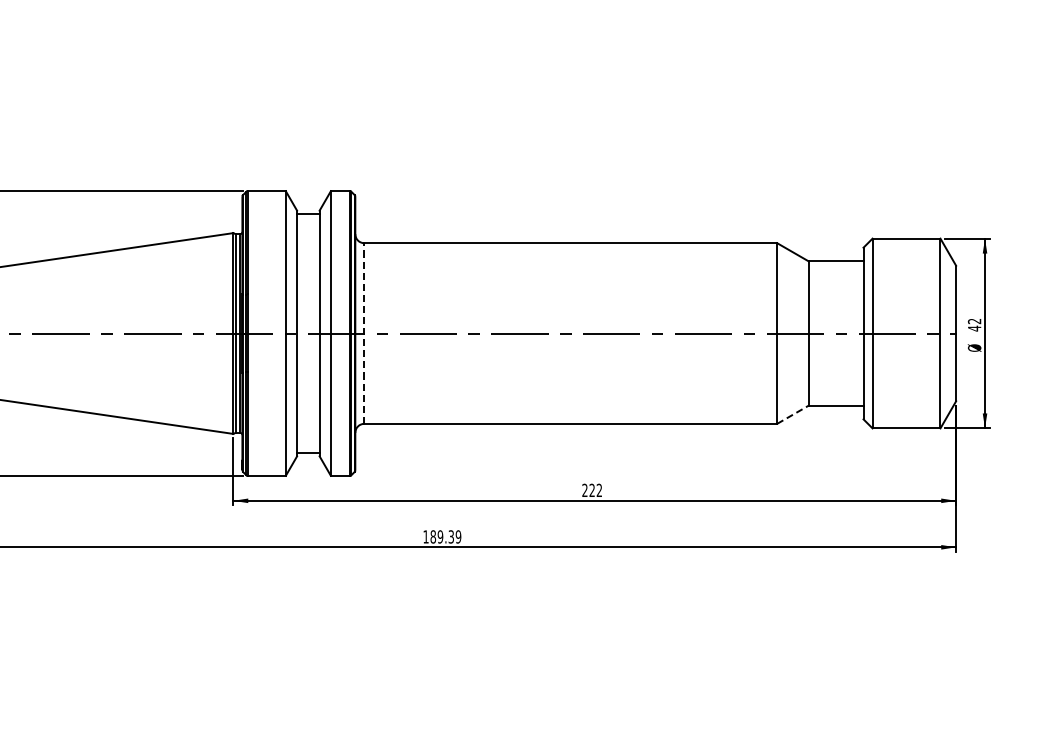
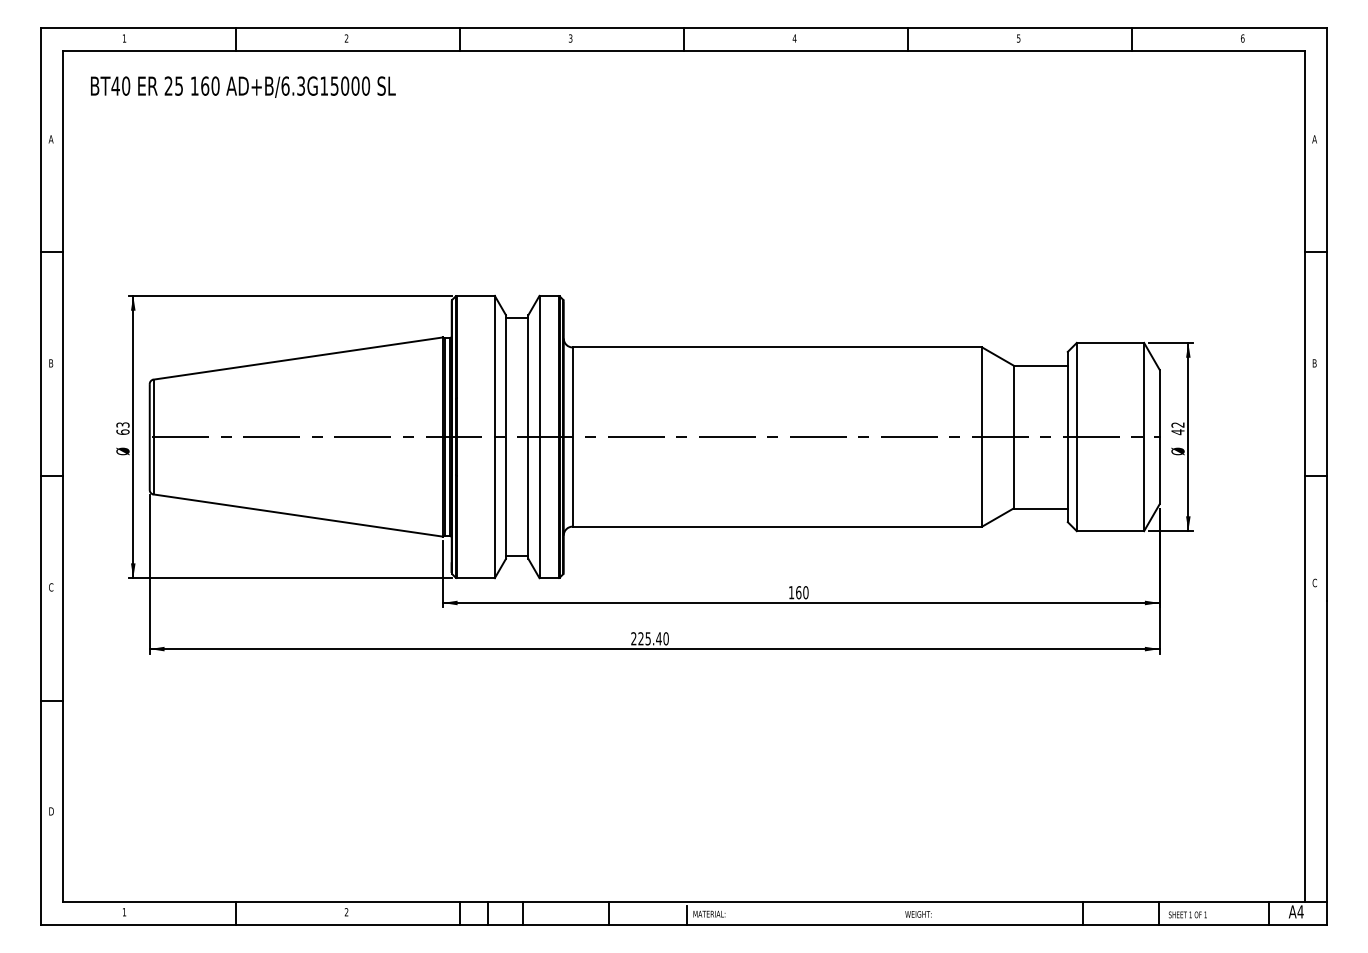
line: (364, 333) -> (572, 437), dashed -> solid
line: (793, 414) -> (998, 517), dashed -> solid
text: (592, 490) -> (798, 592), 222 -> 160
text: (441, 536) -> (649, 638), 189.39 -> 225.40

